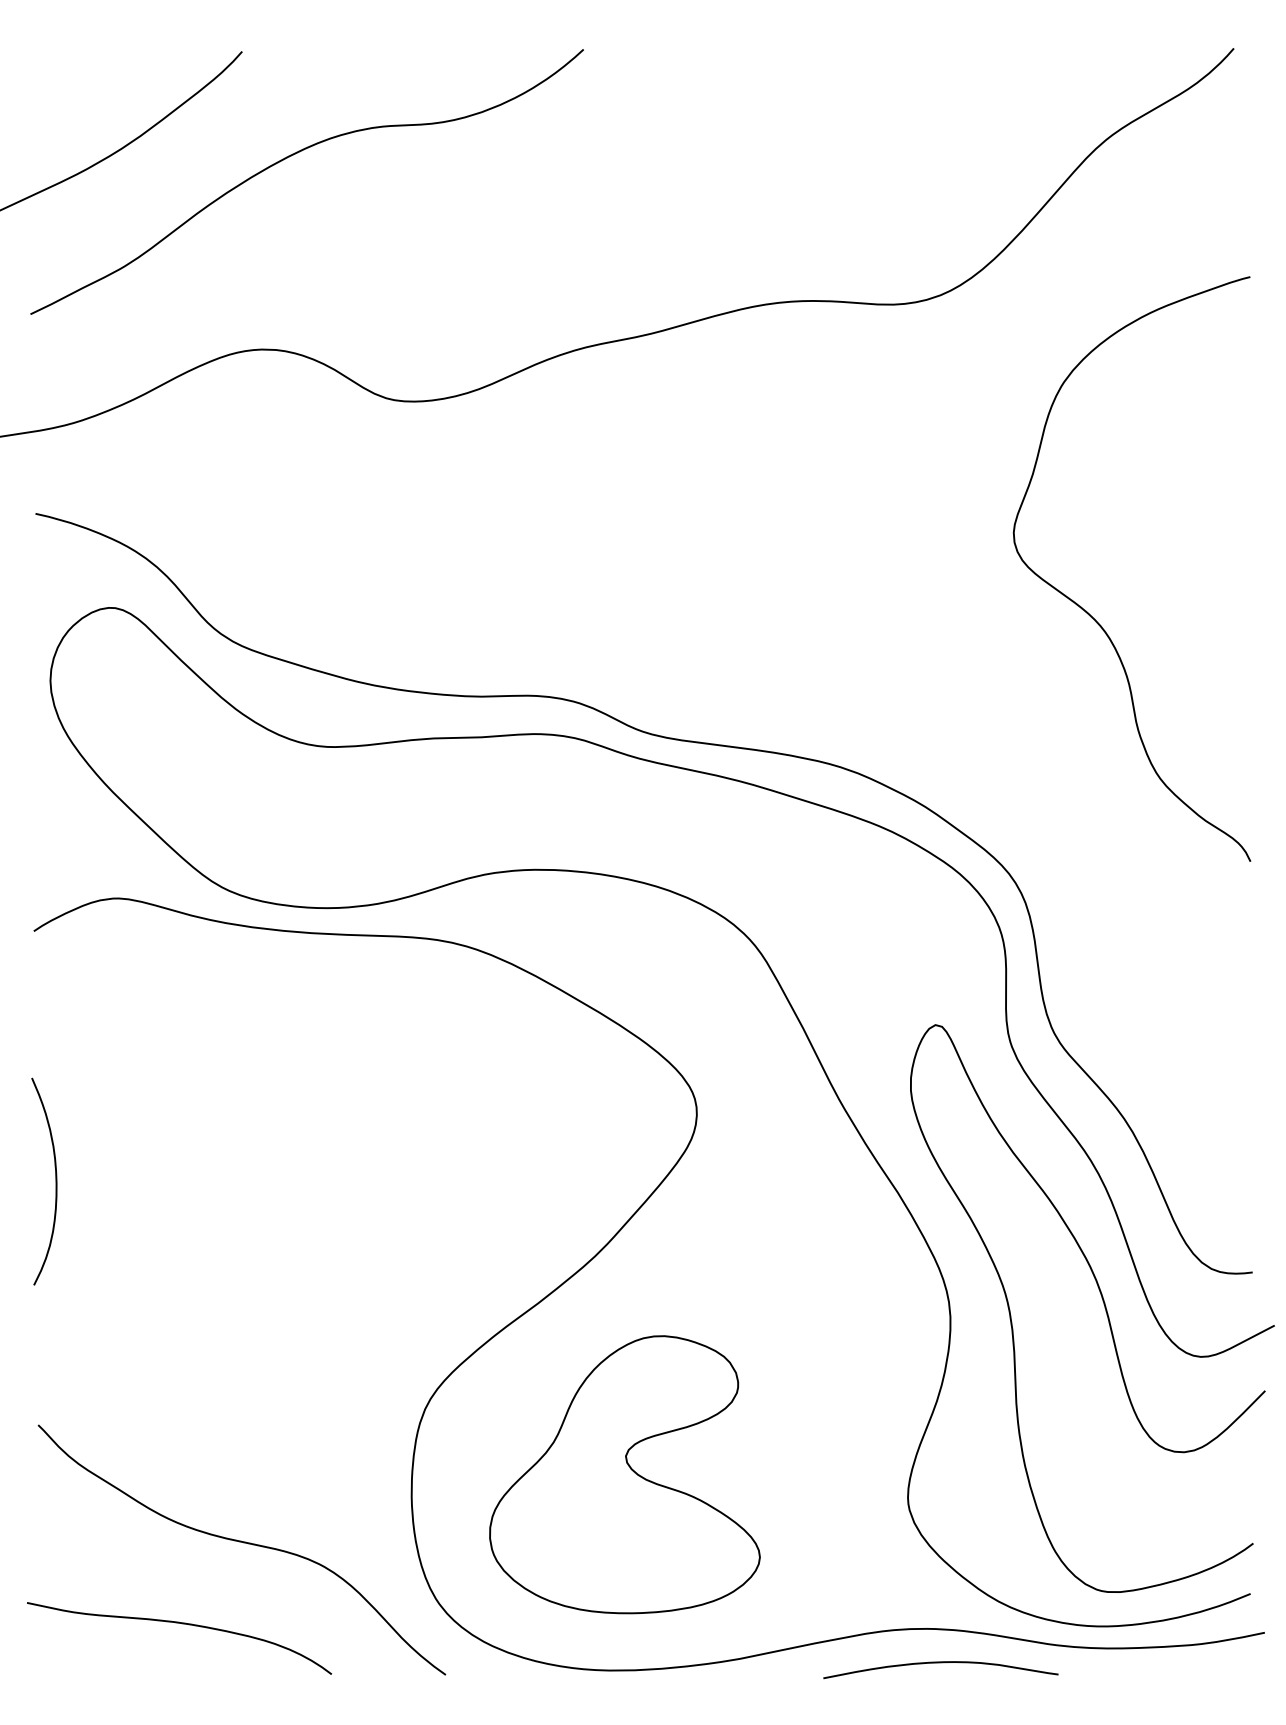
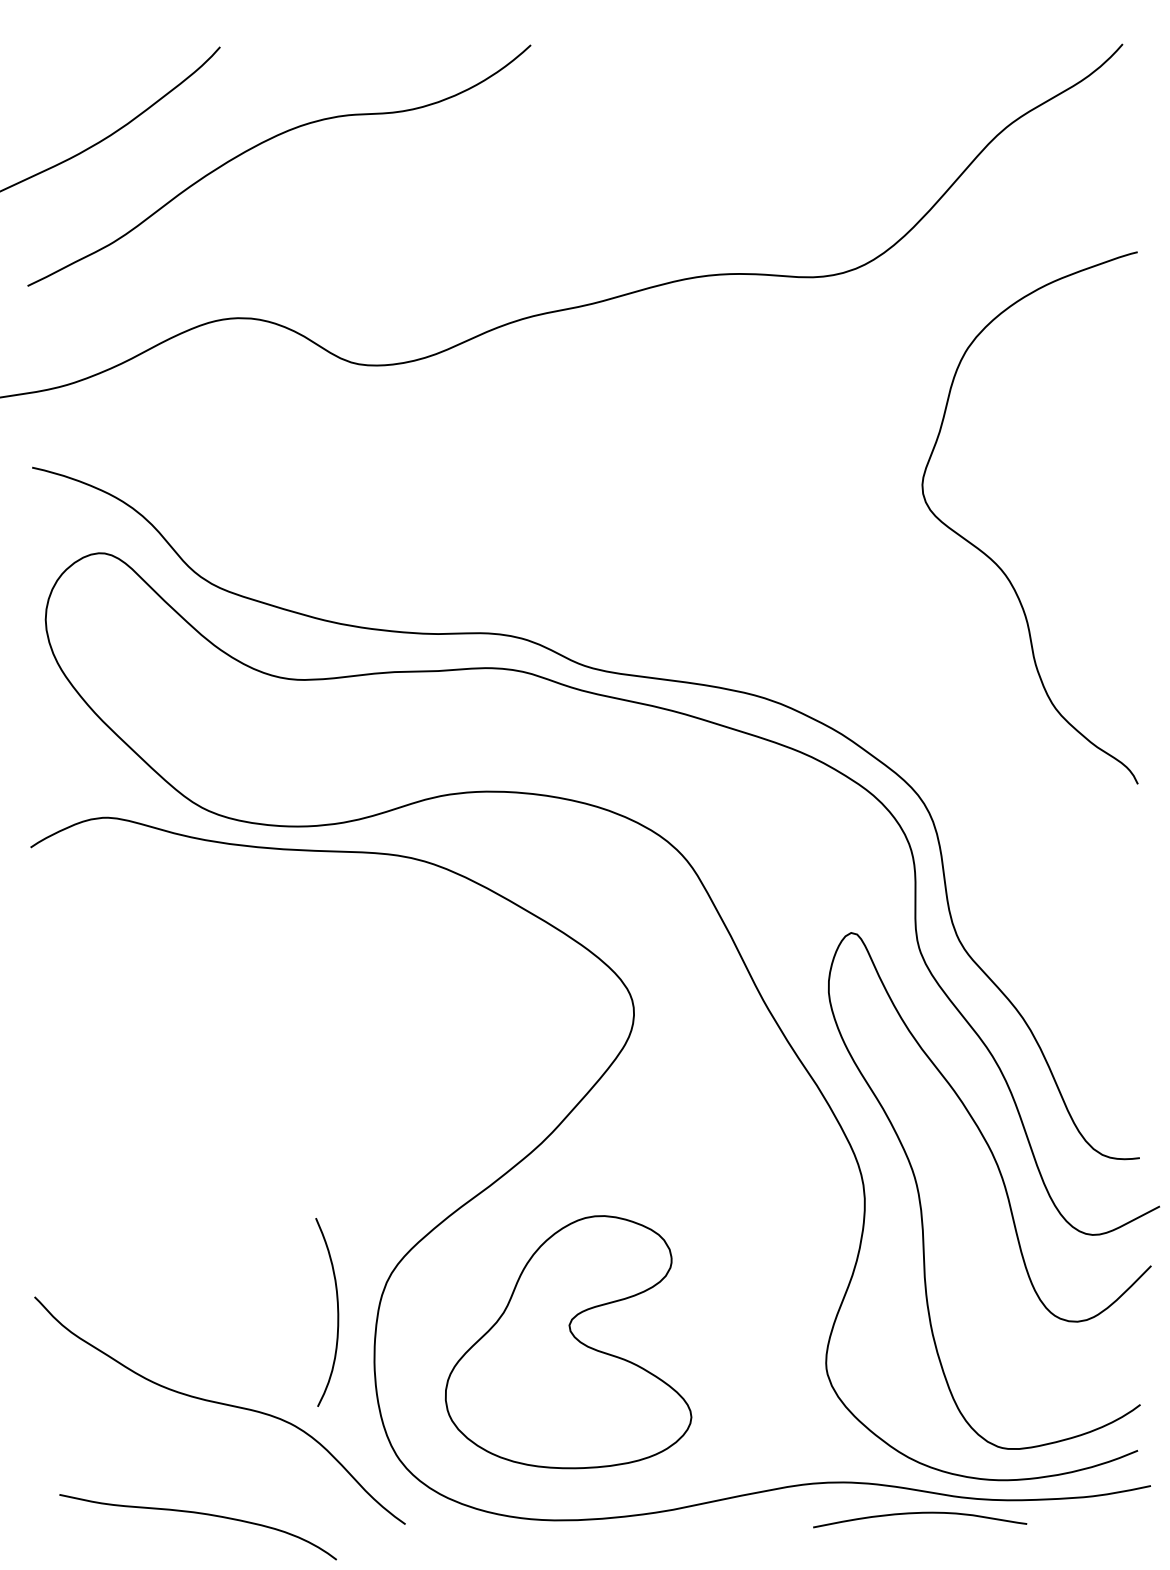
curve: (55, 1181) -> (337, 1312), moved
curve: (180, 1624) -> (199, 1514), moved
curve: (941, 1662) -> (920, 1513), moved

